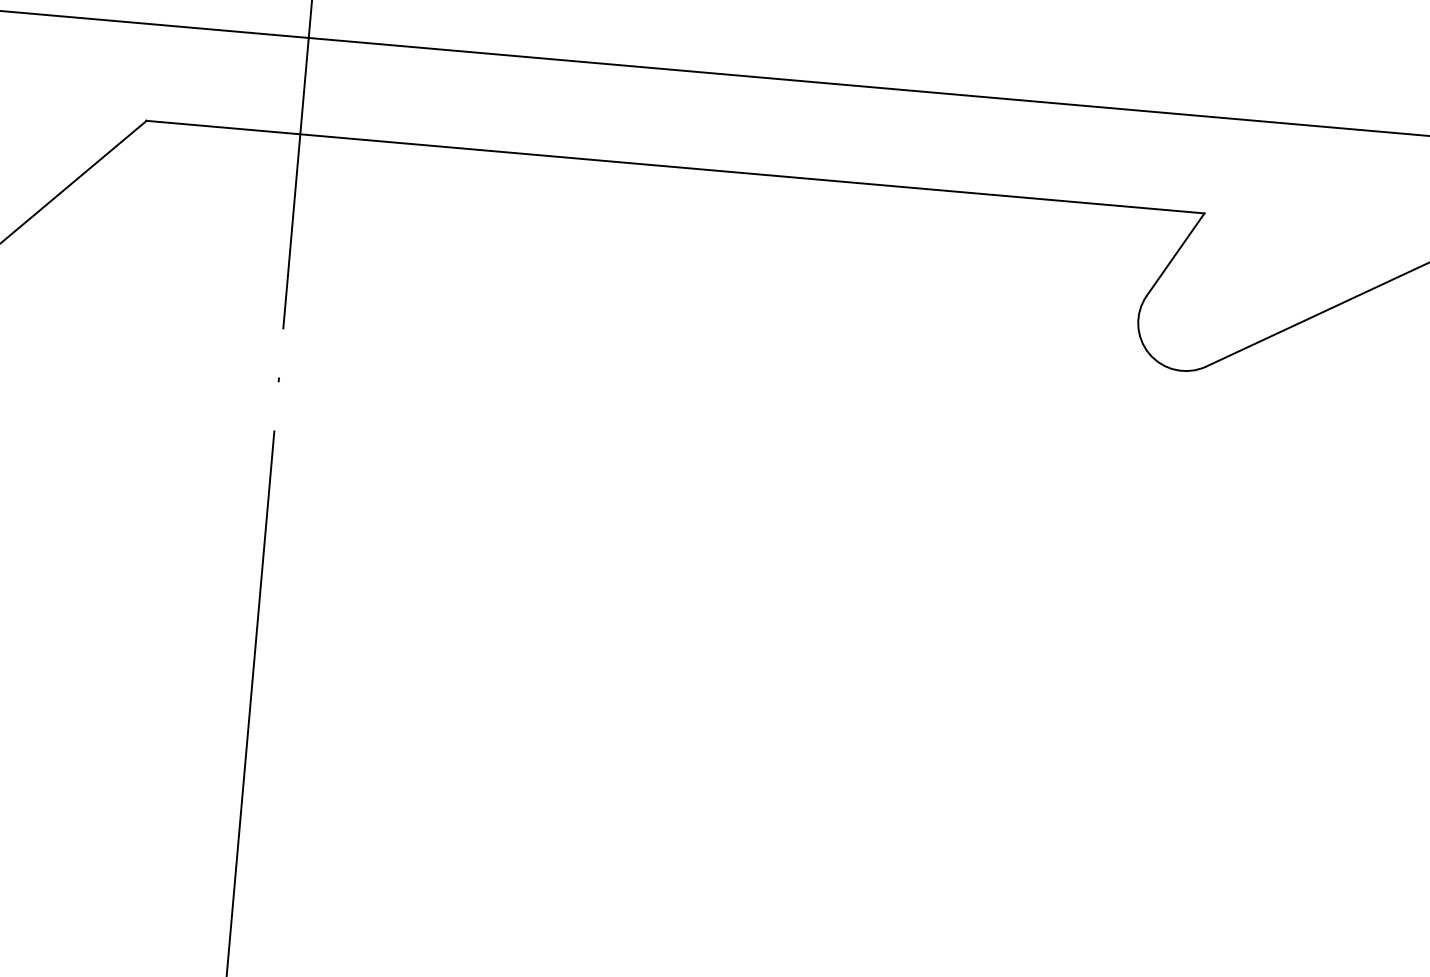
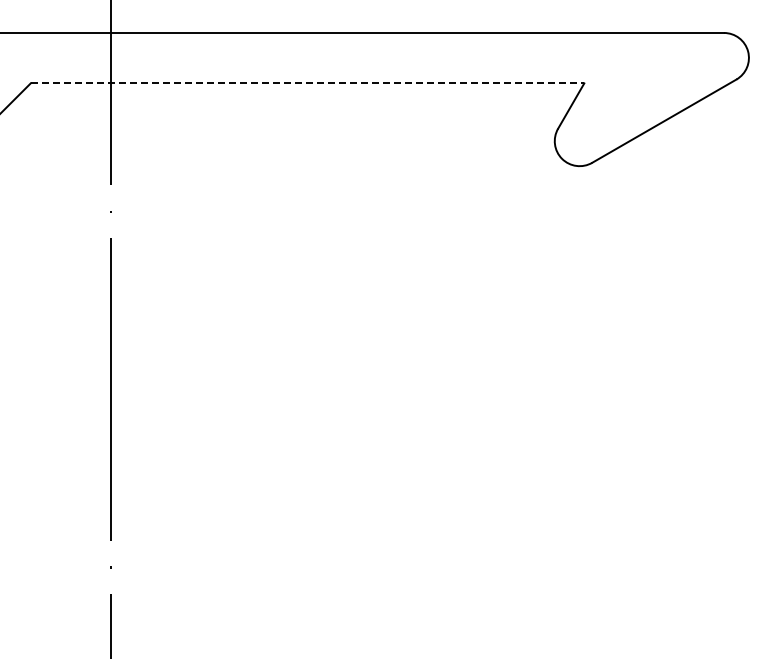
line: (675, 167) -> (307, 83), solid -> dashed

